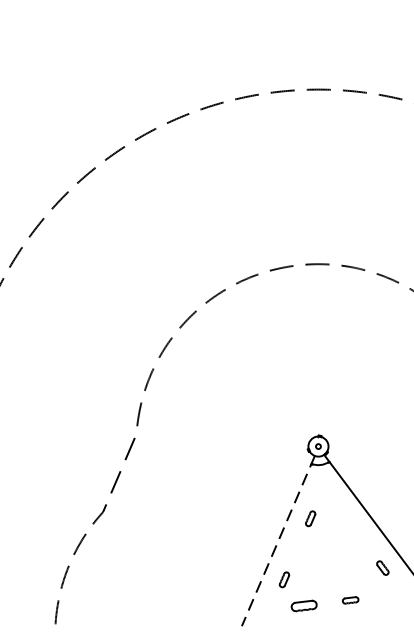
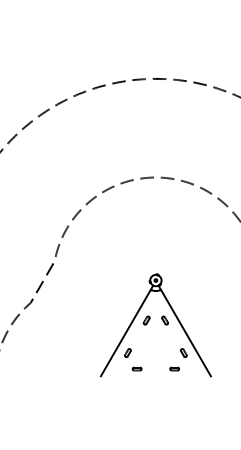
part: (341, 514) -> (164, 320), added
line: (277, 542) -> (126, 331), dashed -> solid
part: (350, 599) -> (174, 368), moved
part: (302, 605) -> (136, 368), size x0.62

